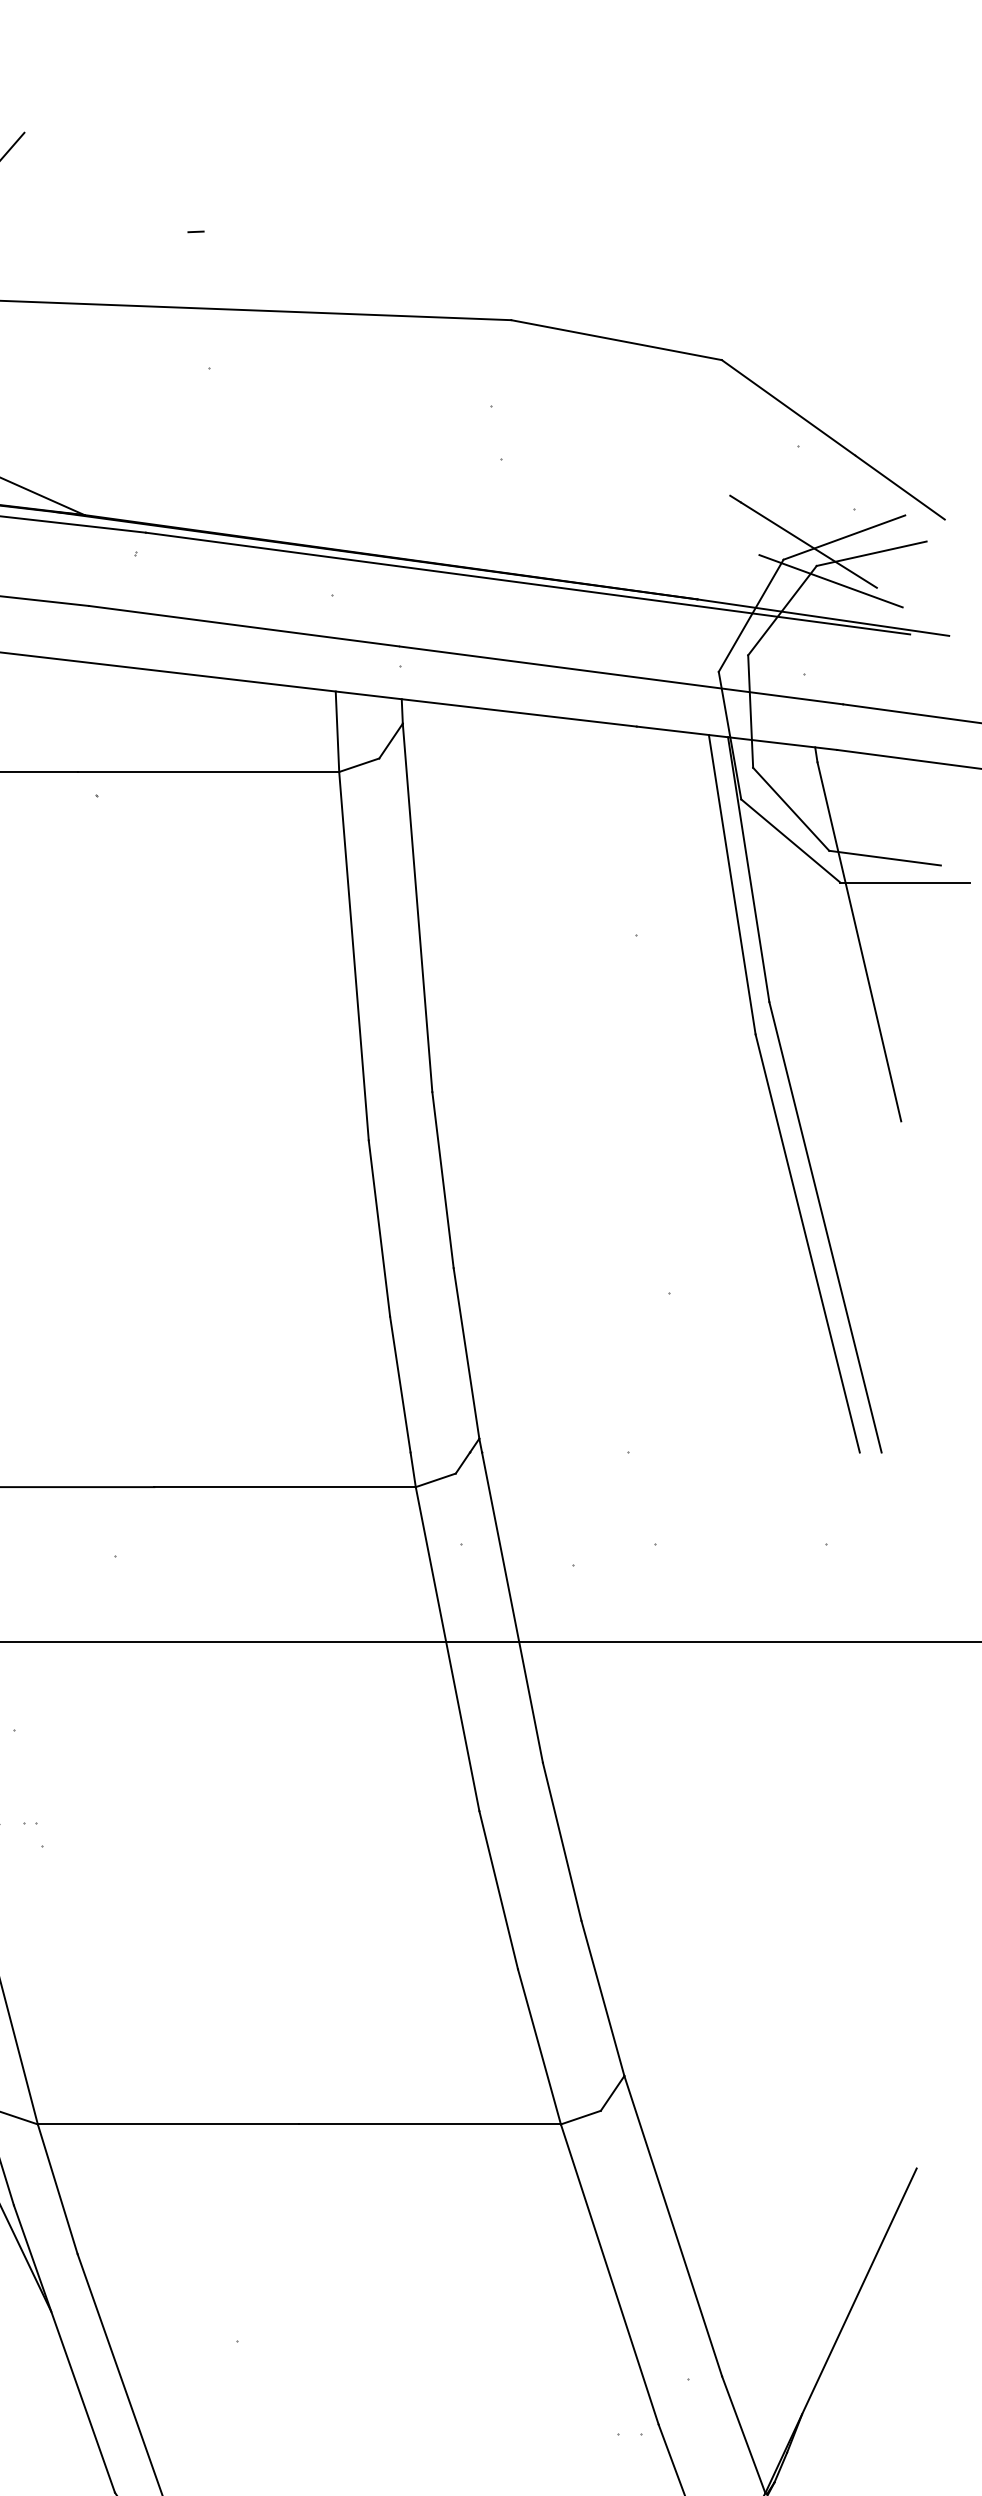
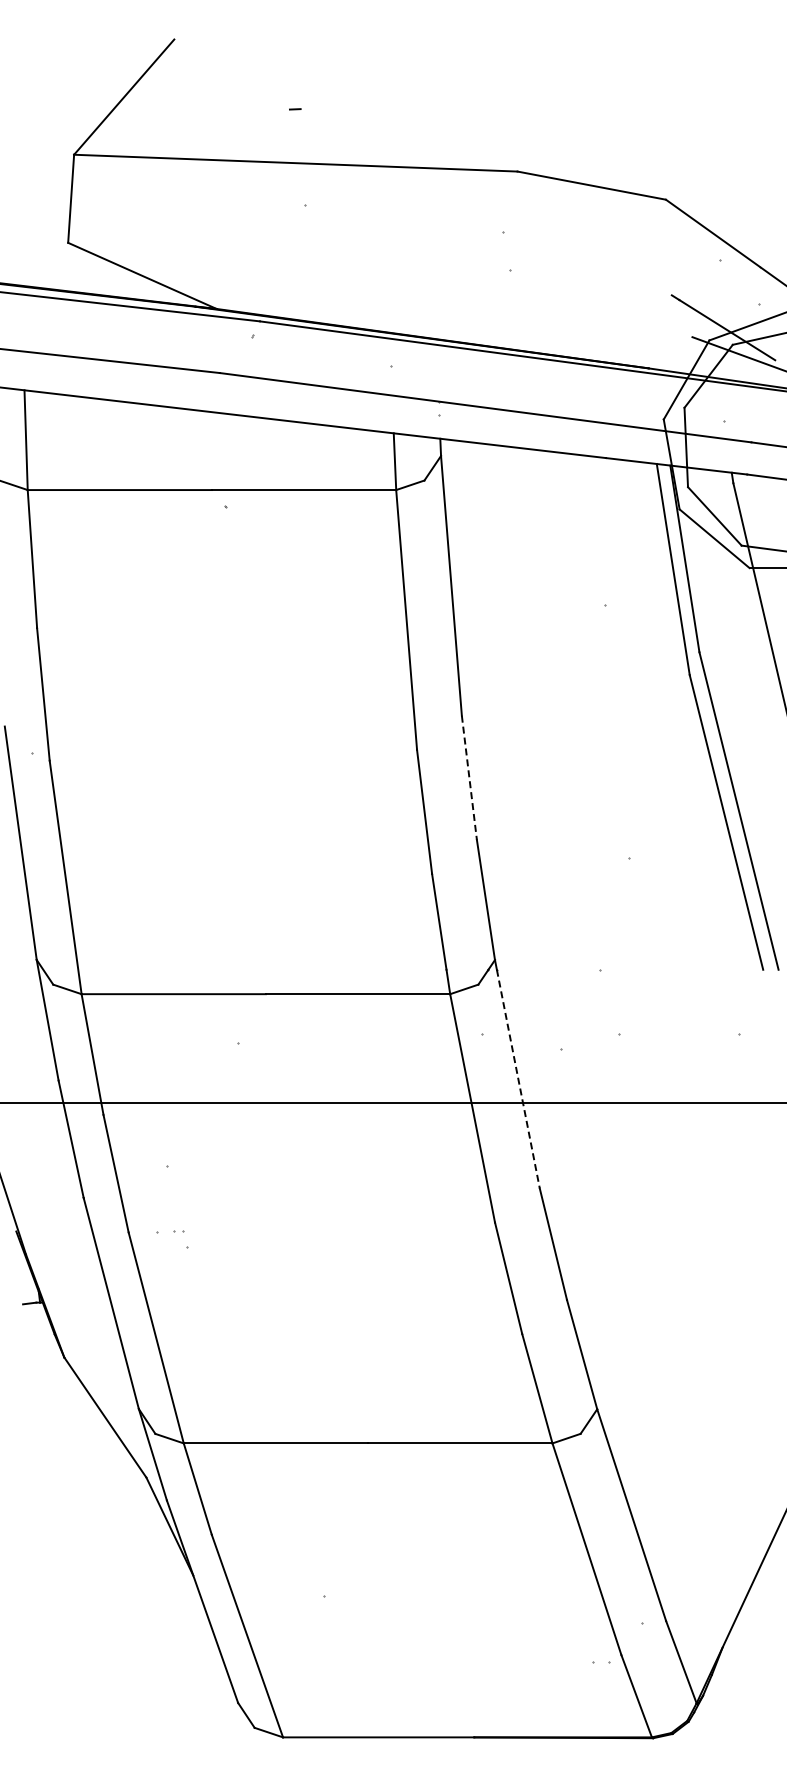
line: (443, 1179) -> (469, 777), solid -> dashed
line: (512, 1608) -> (518, 1079), solid -> dashed

